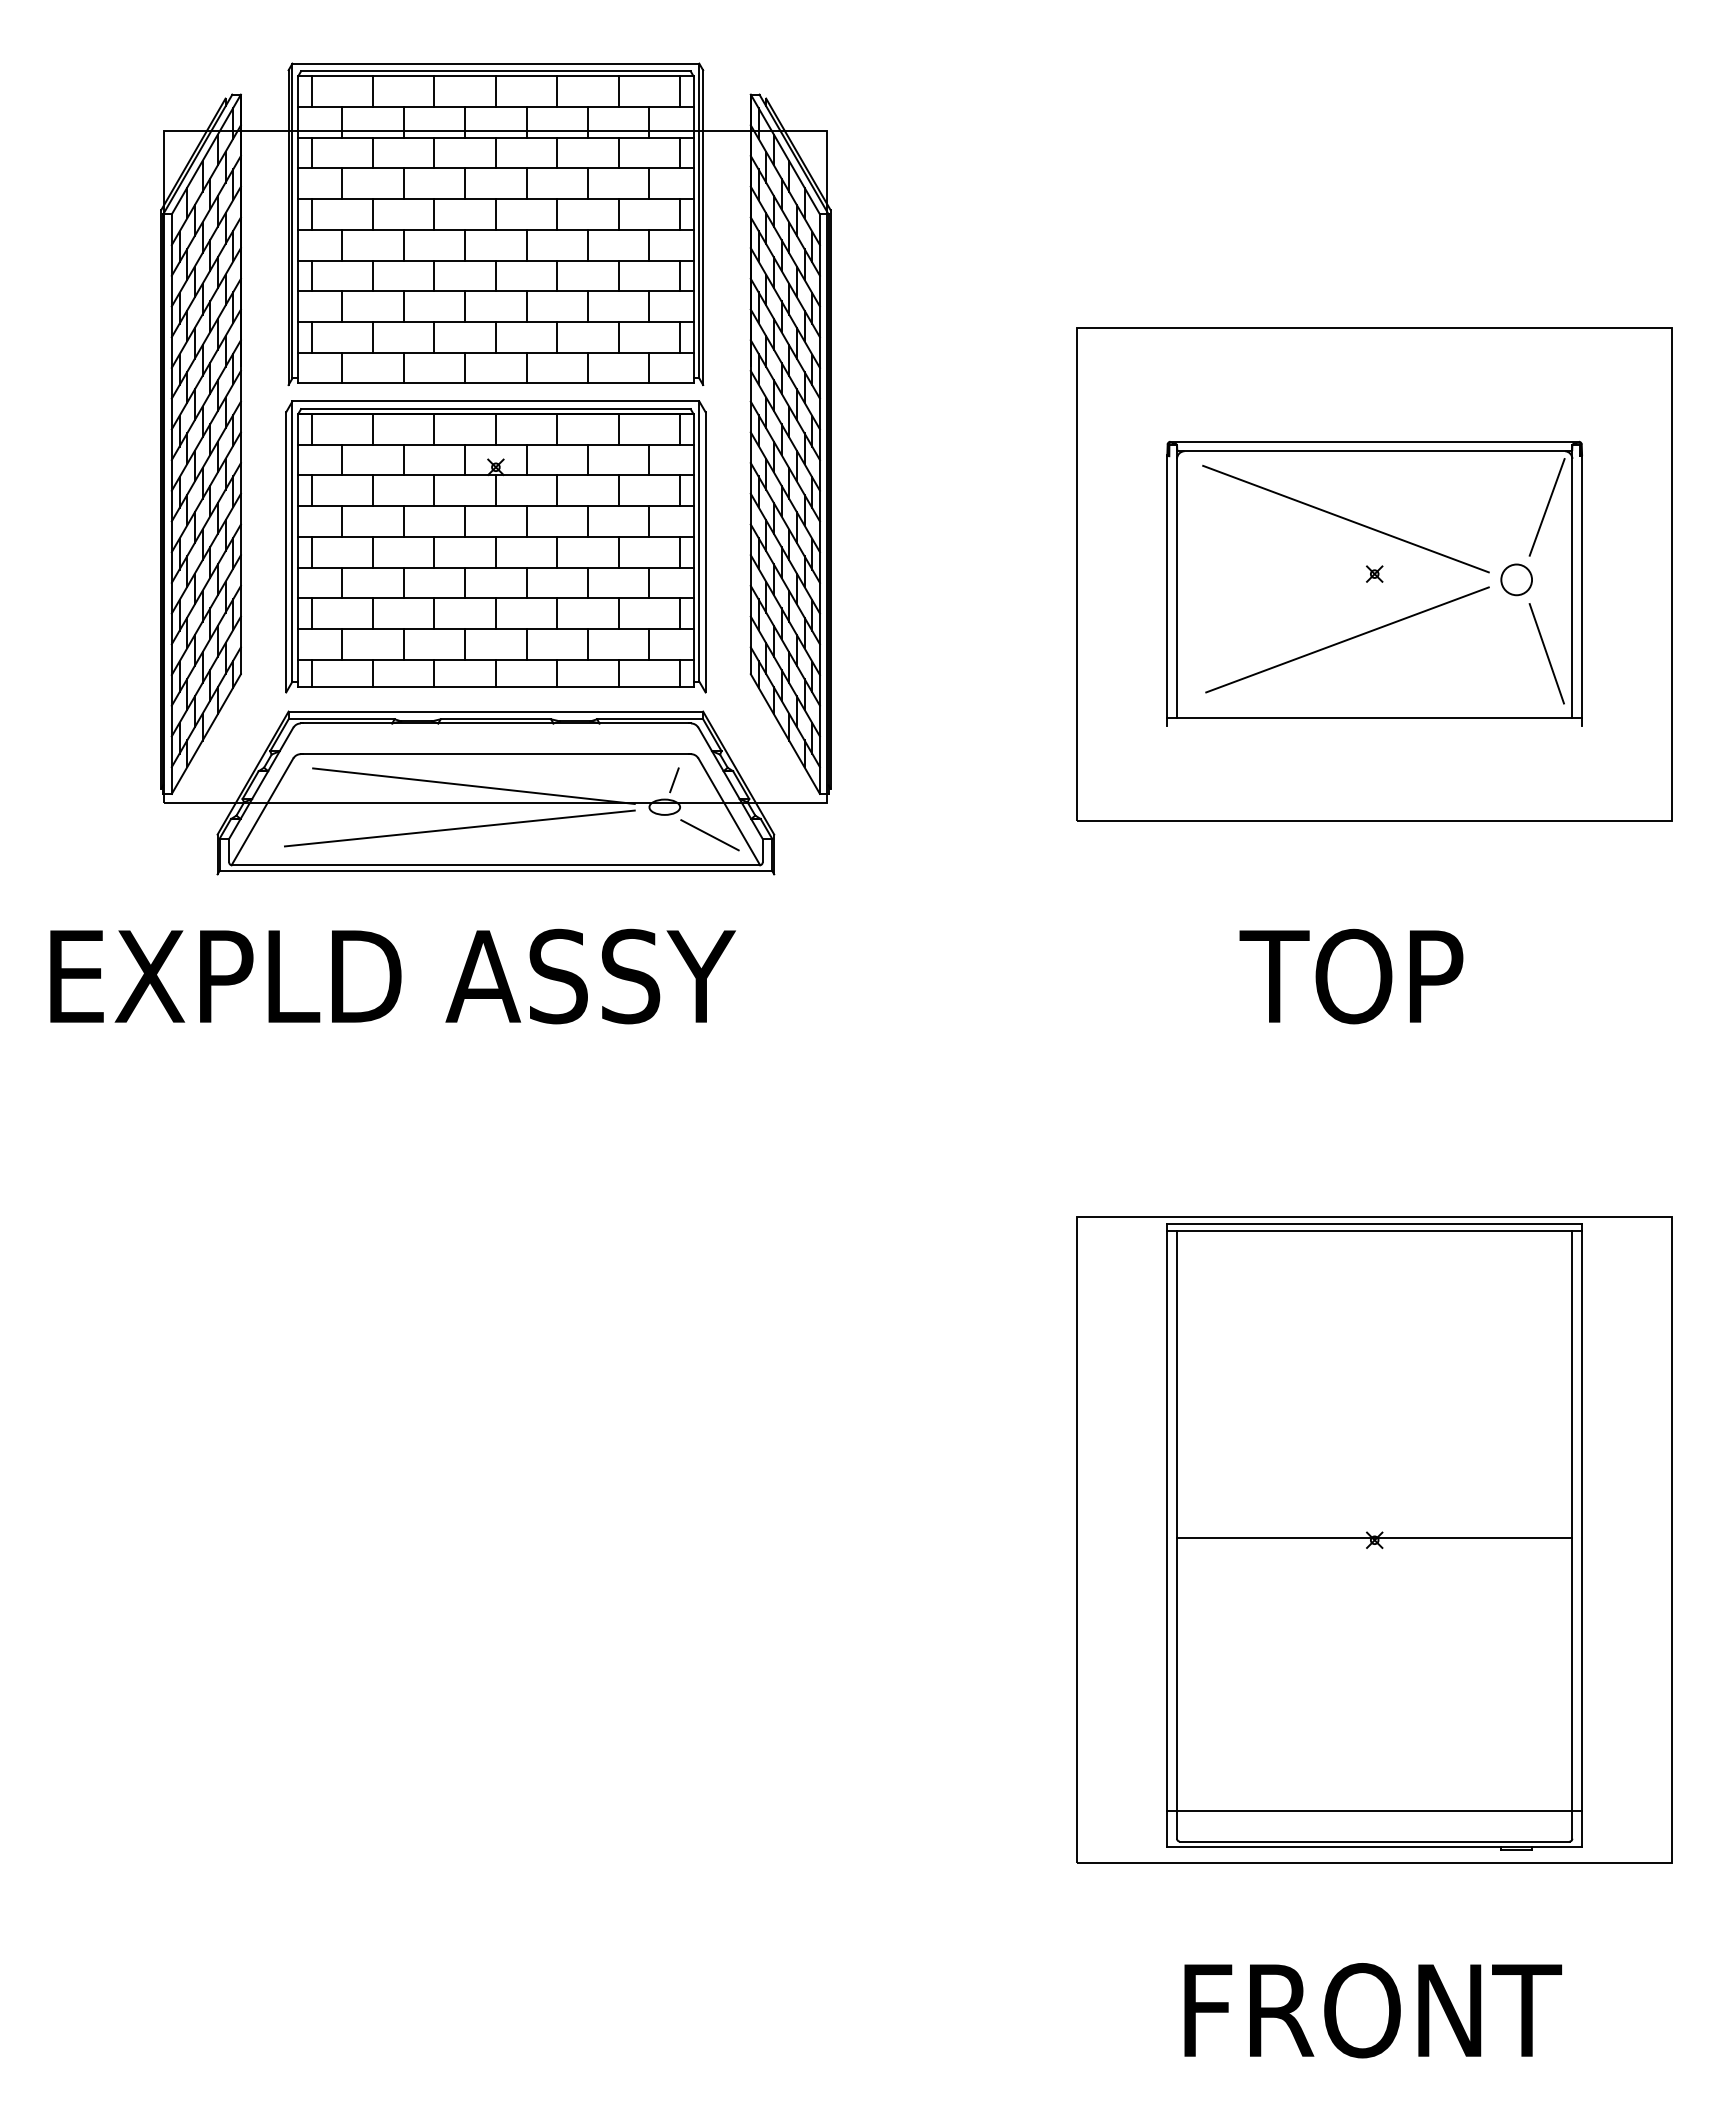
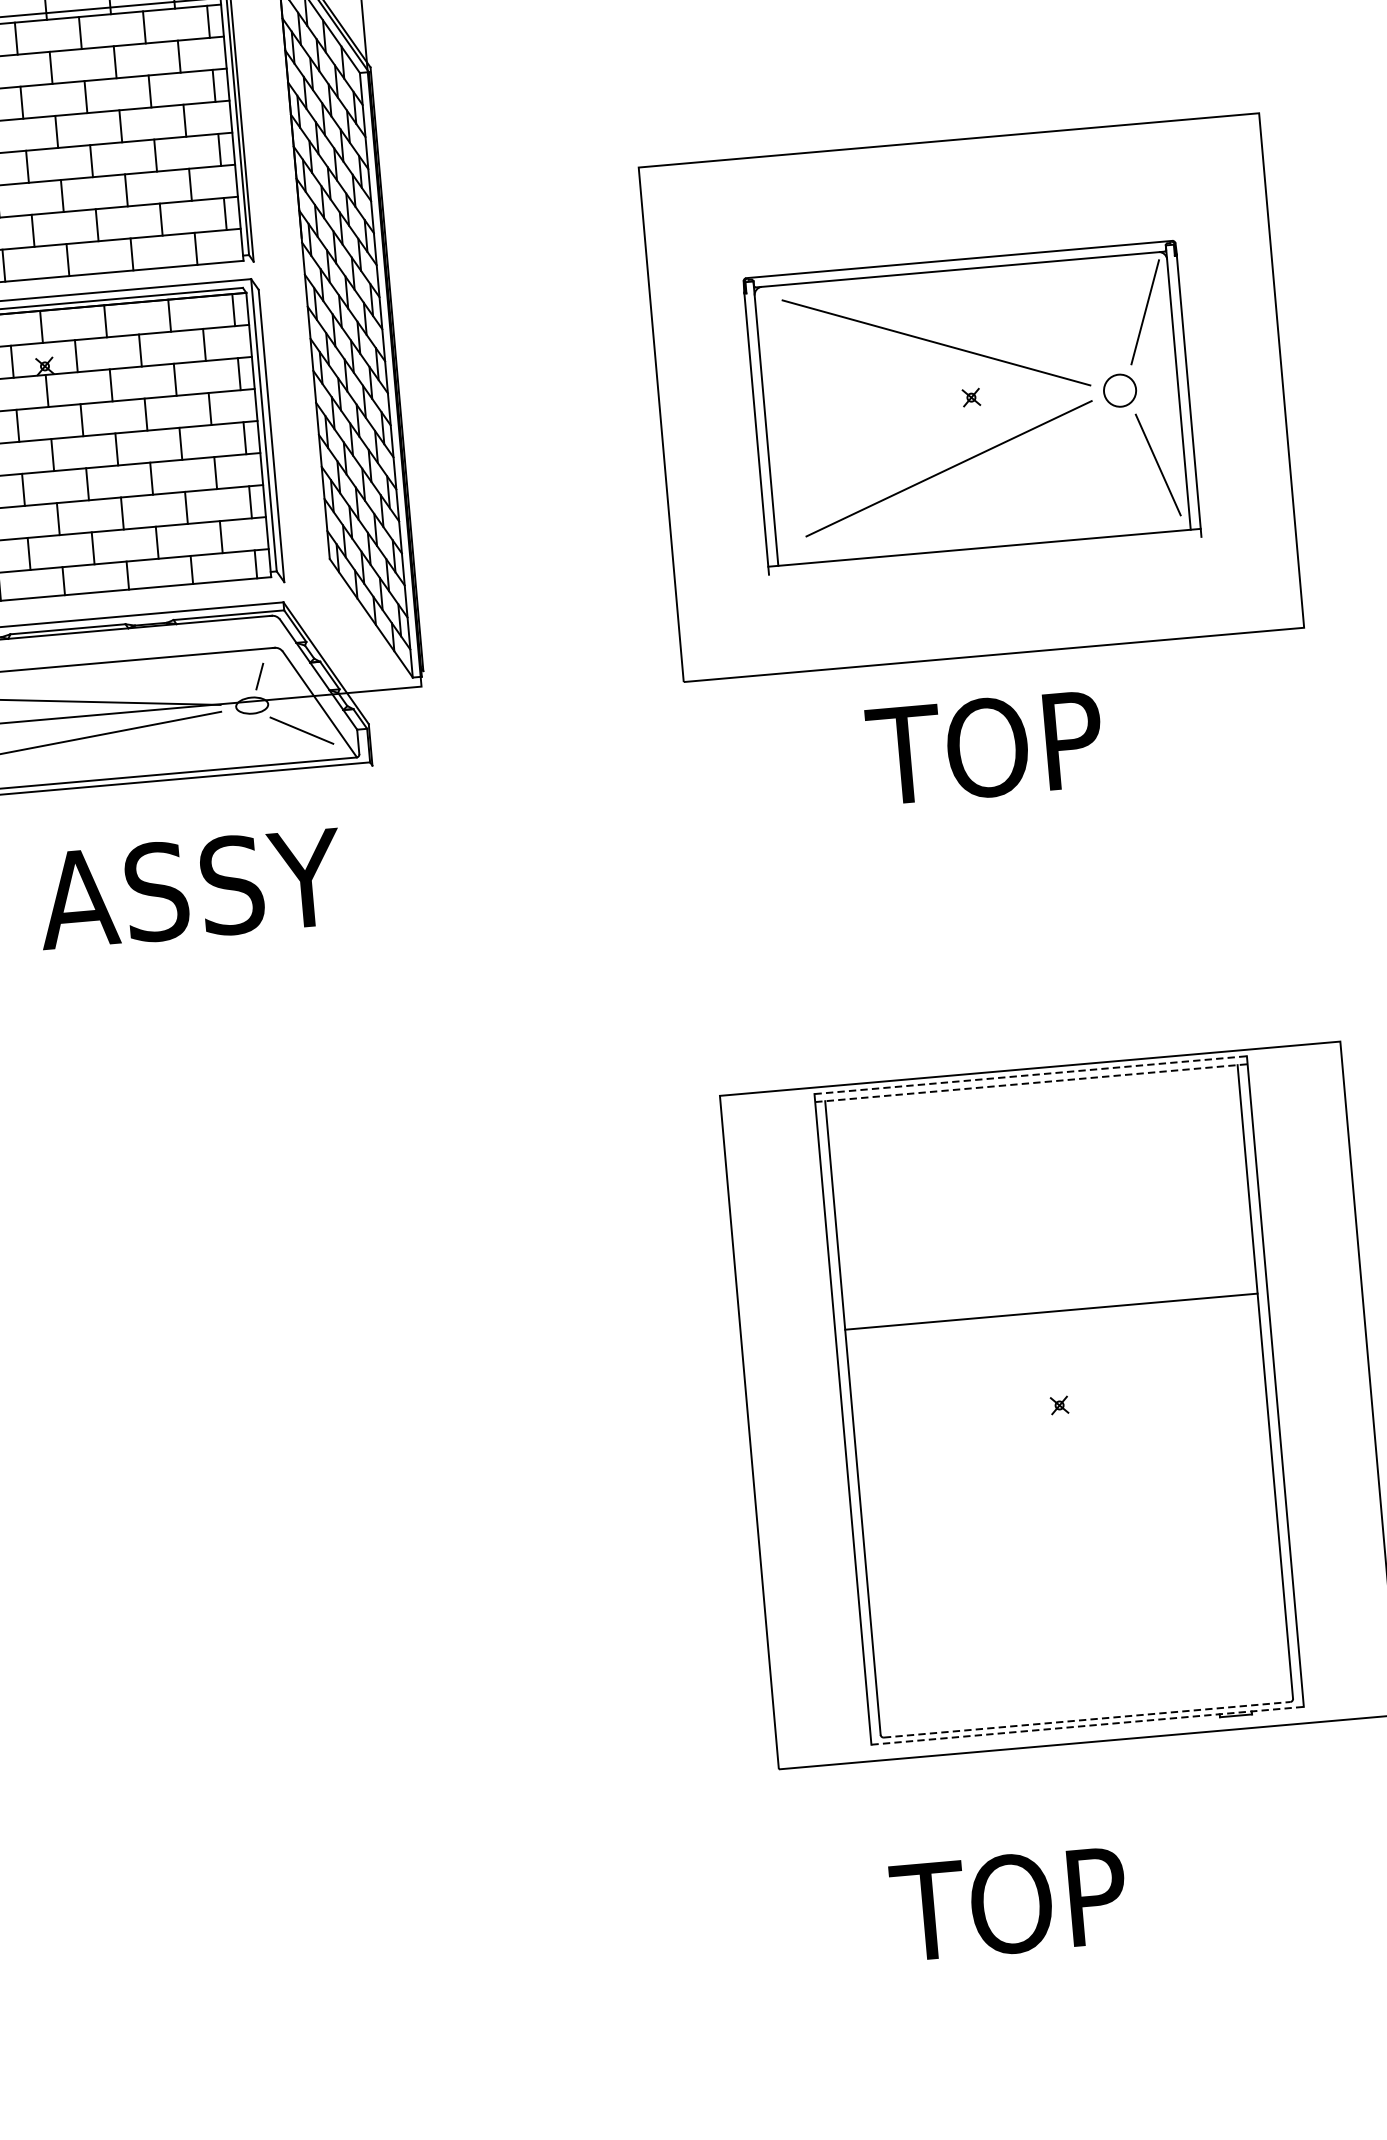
text: (1351, 976) -> (985, 747), moved
line: (1375, 1223) -> (1031, 1074), solid -> dashed
line: (1375, 1231) -> (1032, 1083), solid -> dashed
line: (1374, 1538) -> (1051, 1311), moved
line: (1374, 1810) -> (1084, 1687), removed
line: (1374, 1841) -> (1086, 1719), solid -> dashed
line: (1375, 1847) -> (1088, 1725), solid -> dashed
text: (1367, 2010) -> (1095, 1896), FRONT -> TOP

